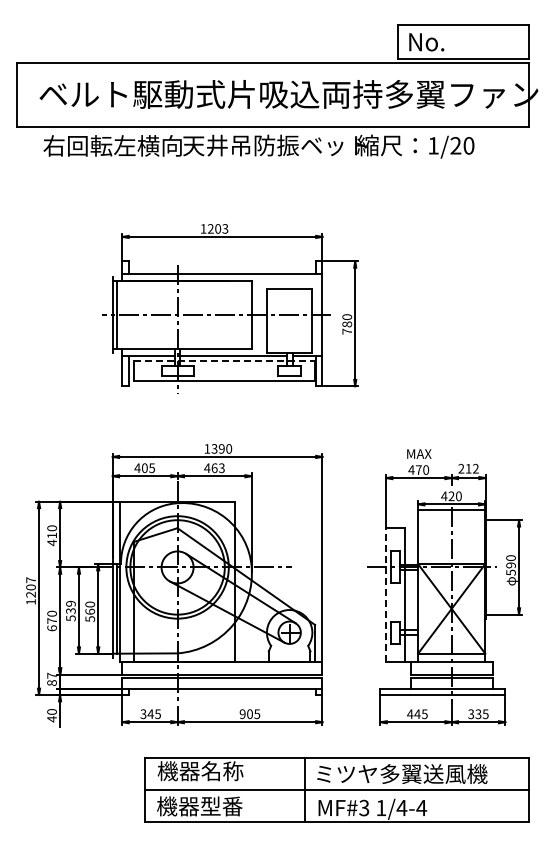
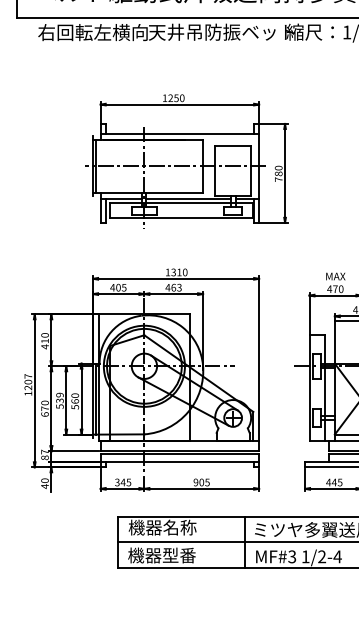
text: (221, 228) -> (179, 97), 1203 -> 1250
line: (225, 361) -> (182, 203), dashed -> solid
text: (221, 448) -> (179, 272), 1390 -> 1310
line: (386, 595) -> (309, 388), dashed -> solid
text: (401, 807) -> (321, 556), 1/4-4 -> 1/2-4

